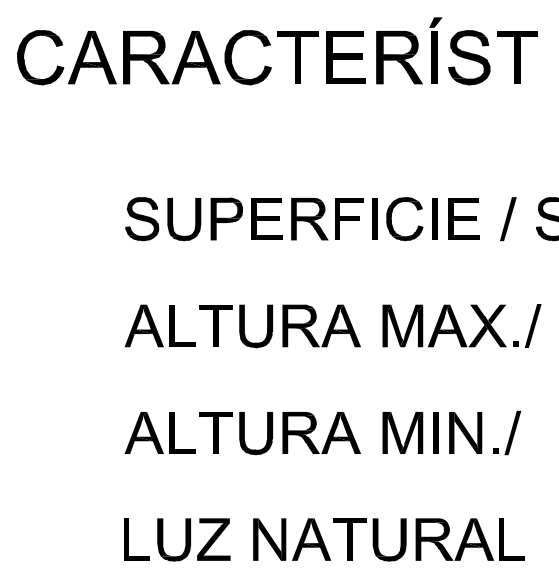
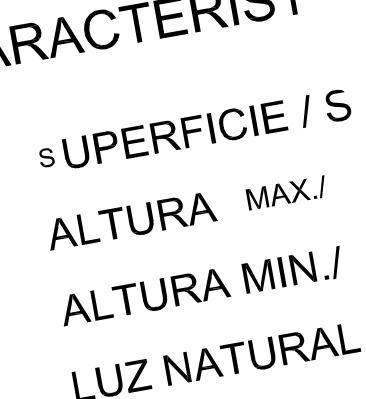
part: (142, 219) -> (46, 157), size x0.6
part: (461, 325) -> (286, 192), size x0.7

